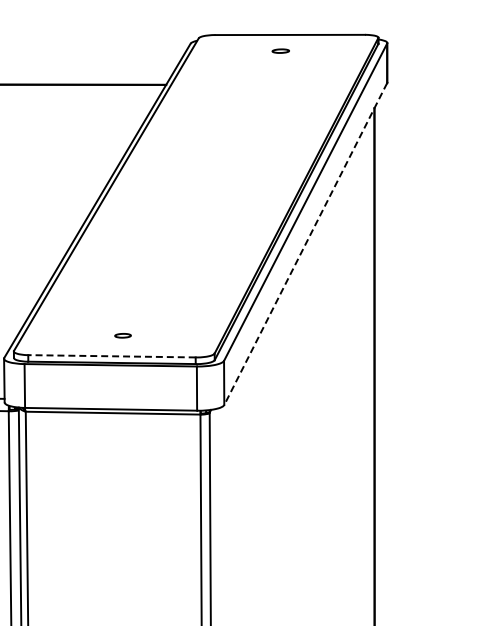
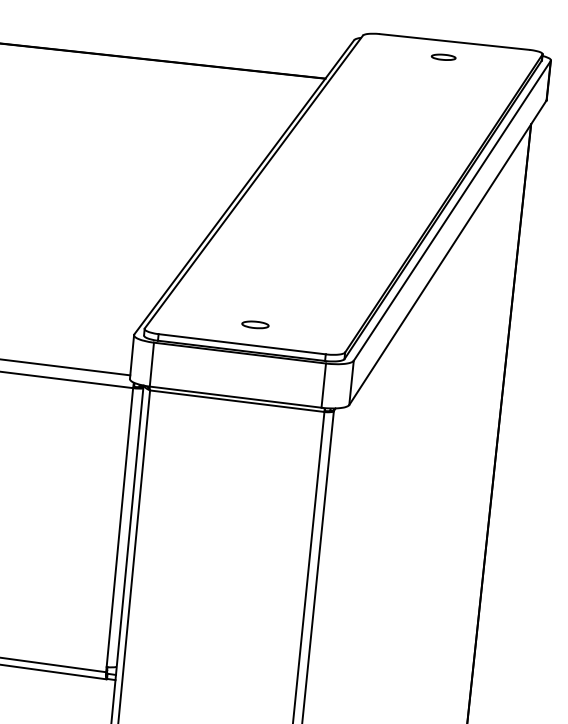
part: (280, 50) -> (443, 56), size x1.43
line: (305, 244) -> (447, 253), dashed -> solid
part: (123, 335) -> (255, 324), size x1.67
line: (111, 356) -> (241, 344), dashed -> solid

